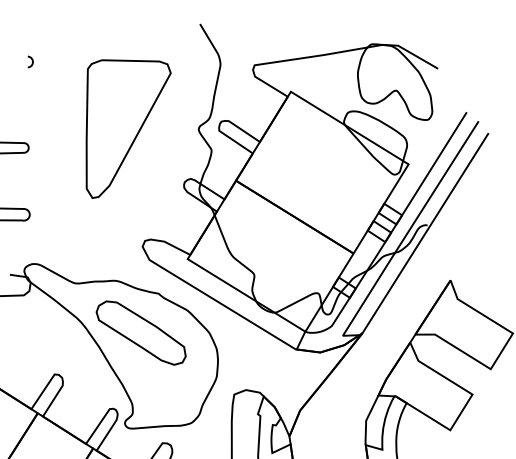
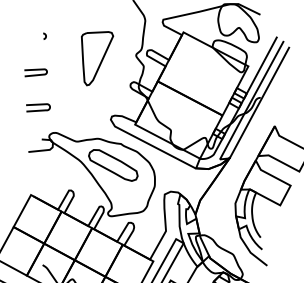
curve: (30, 60) -> (44, 35), moved
part: (125, 129) -> (97, 58), size x0.71

